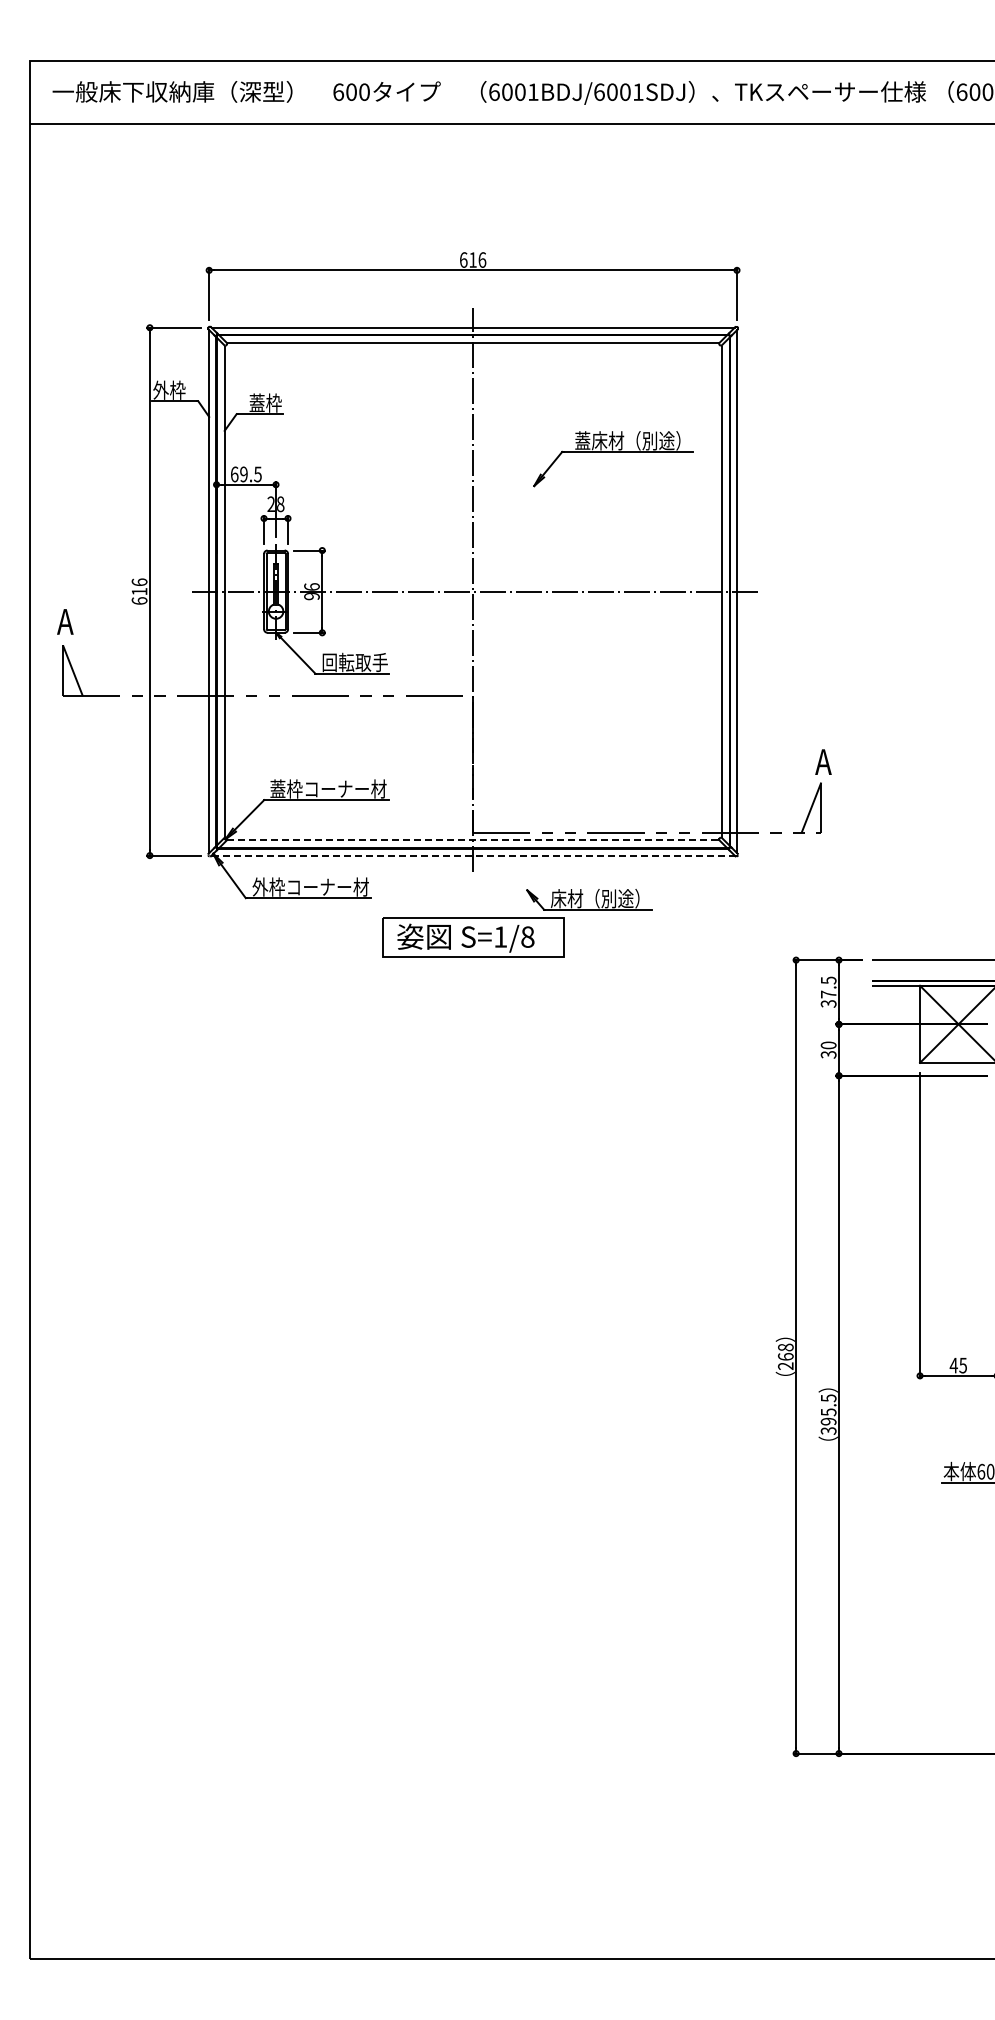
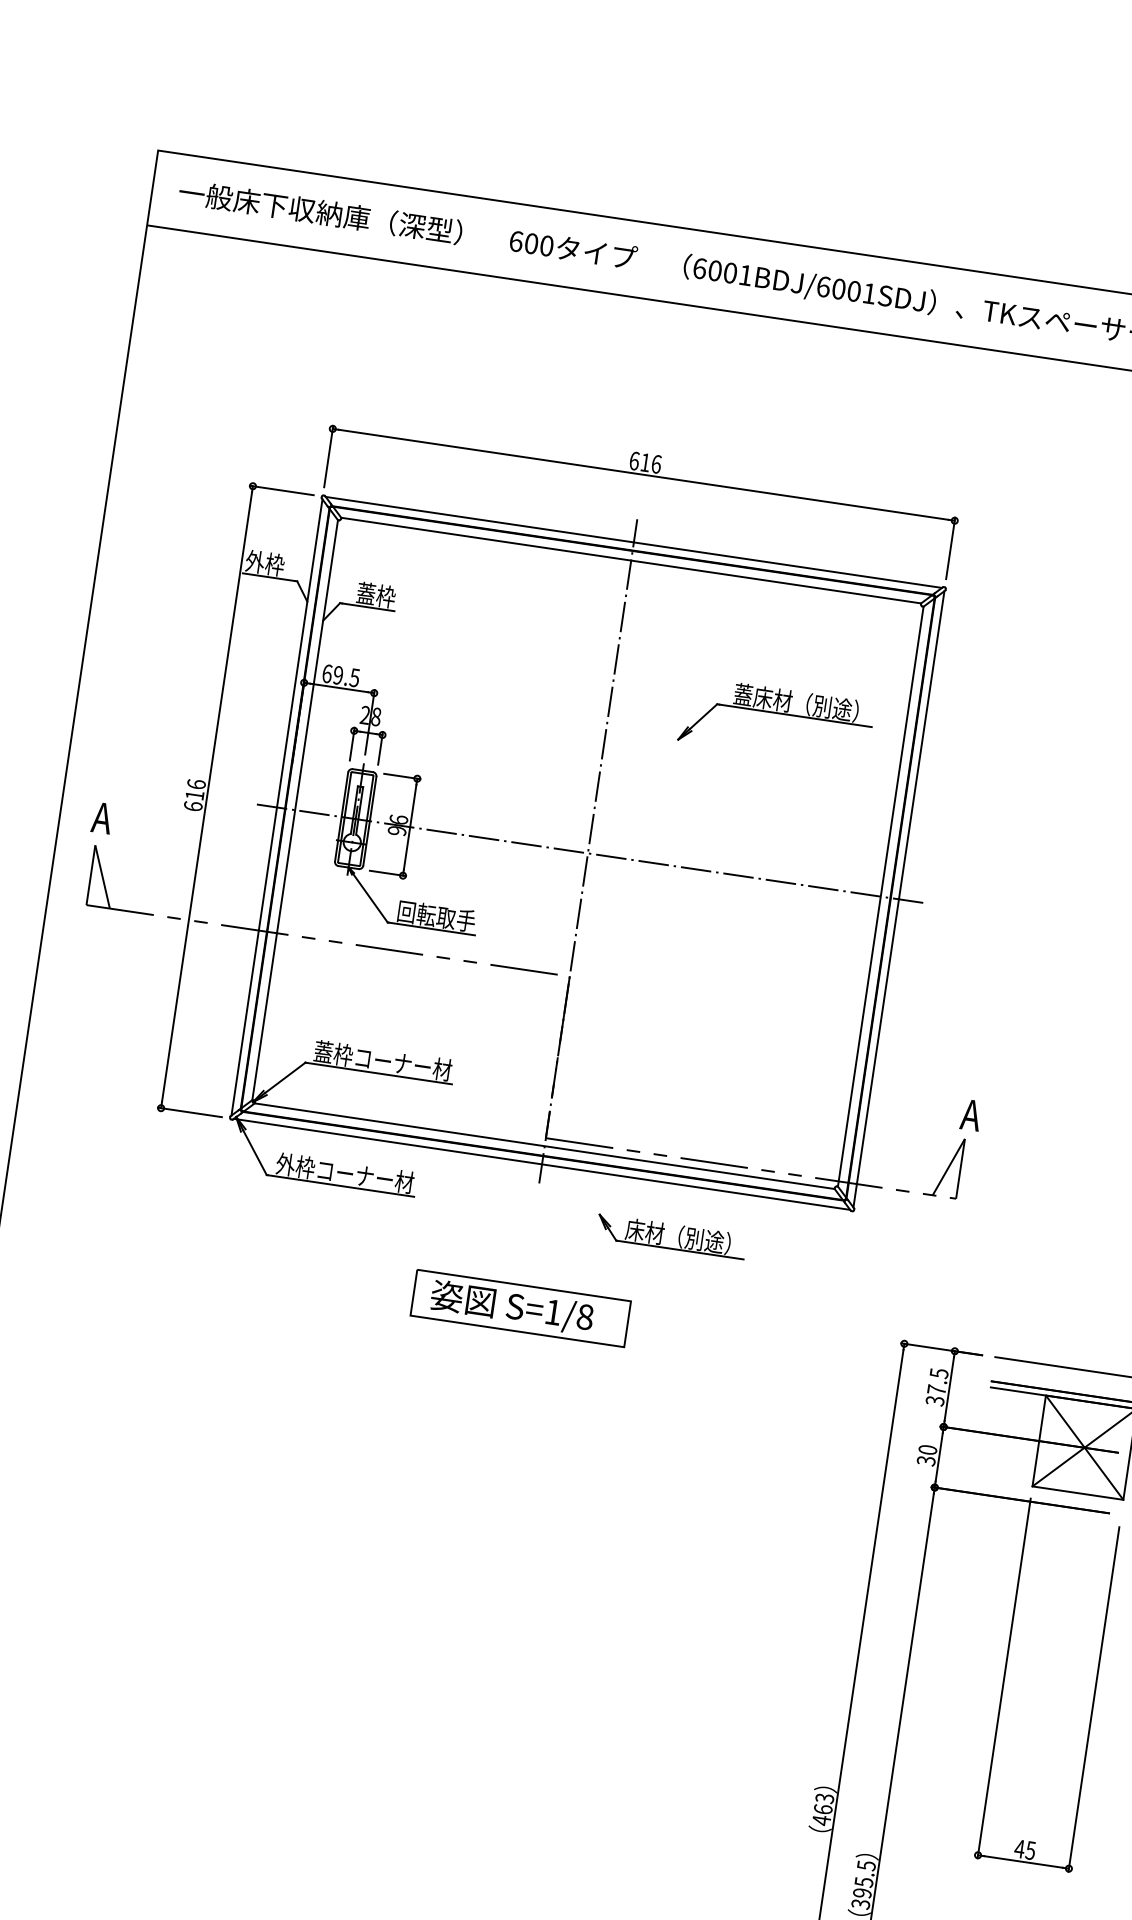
line: (473, 840) -> (545, 1146), dashed -> solid
line: (473, 855) -> (542, 1164), dashed -> solid
part: (473, 937) -> (521, 1308), moved
text: (785, 1356) -> (822, 1808), 268 -> 463

